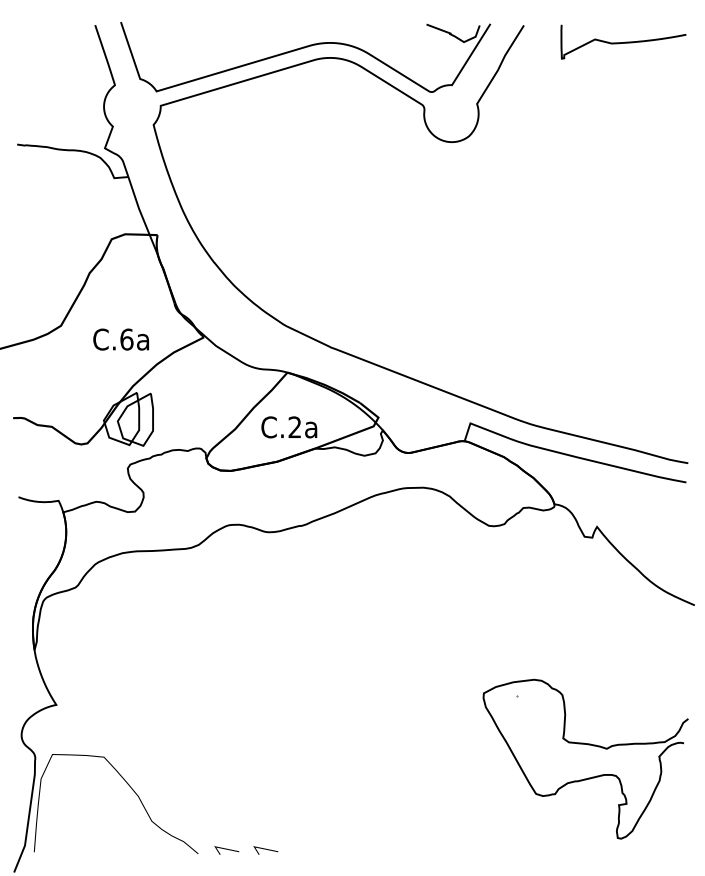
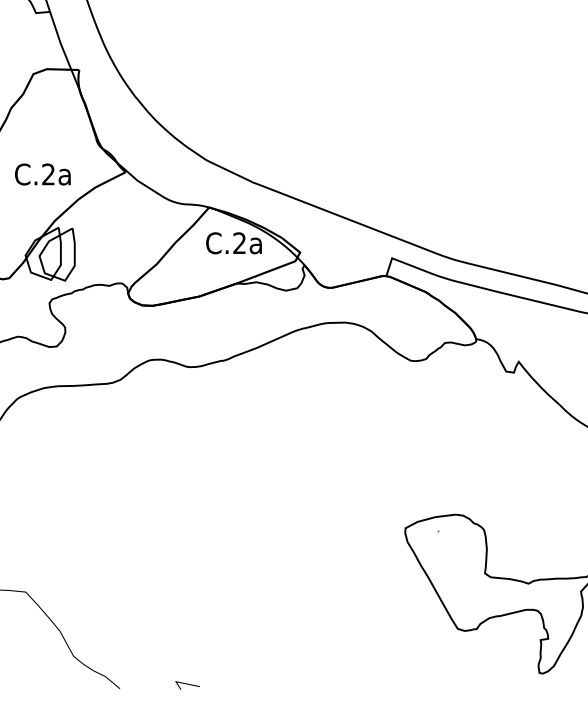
text: (126, 339) -> (48, 174), C.6a -> C.2a
text: (289, 427) -> (234, 243), moved
line: (226, 849) -> (148, 684), removed

